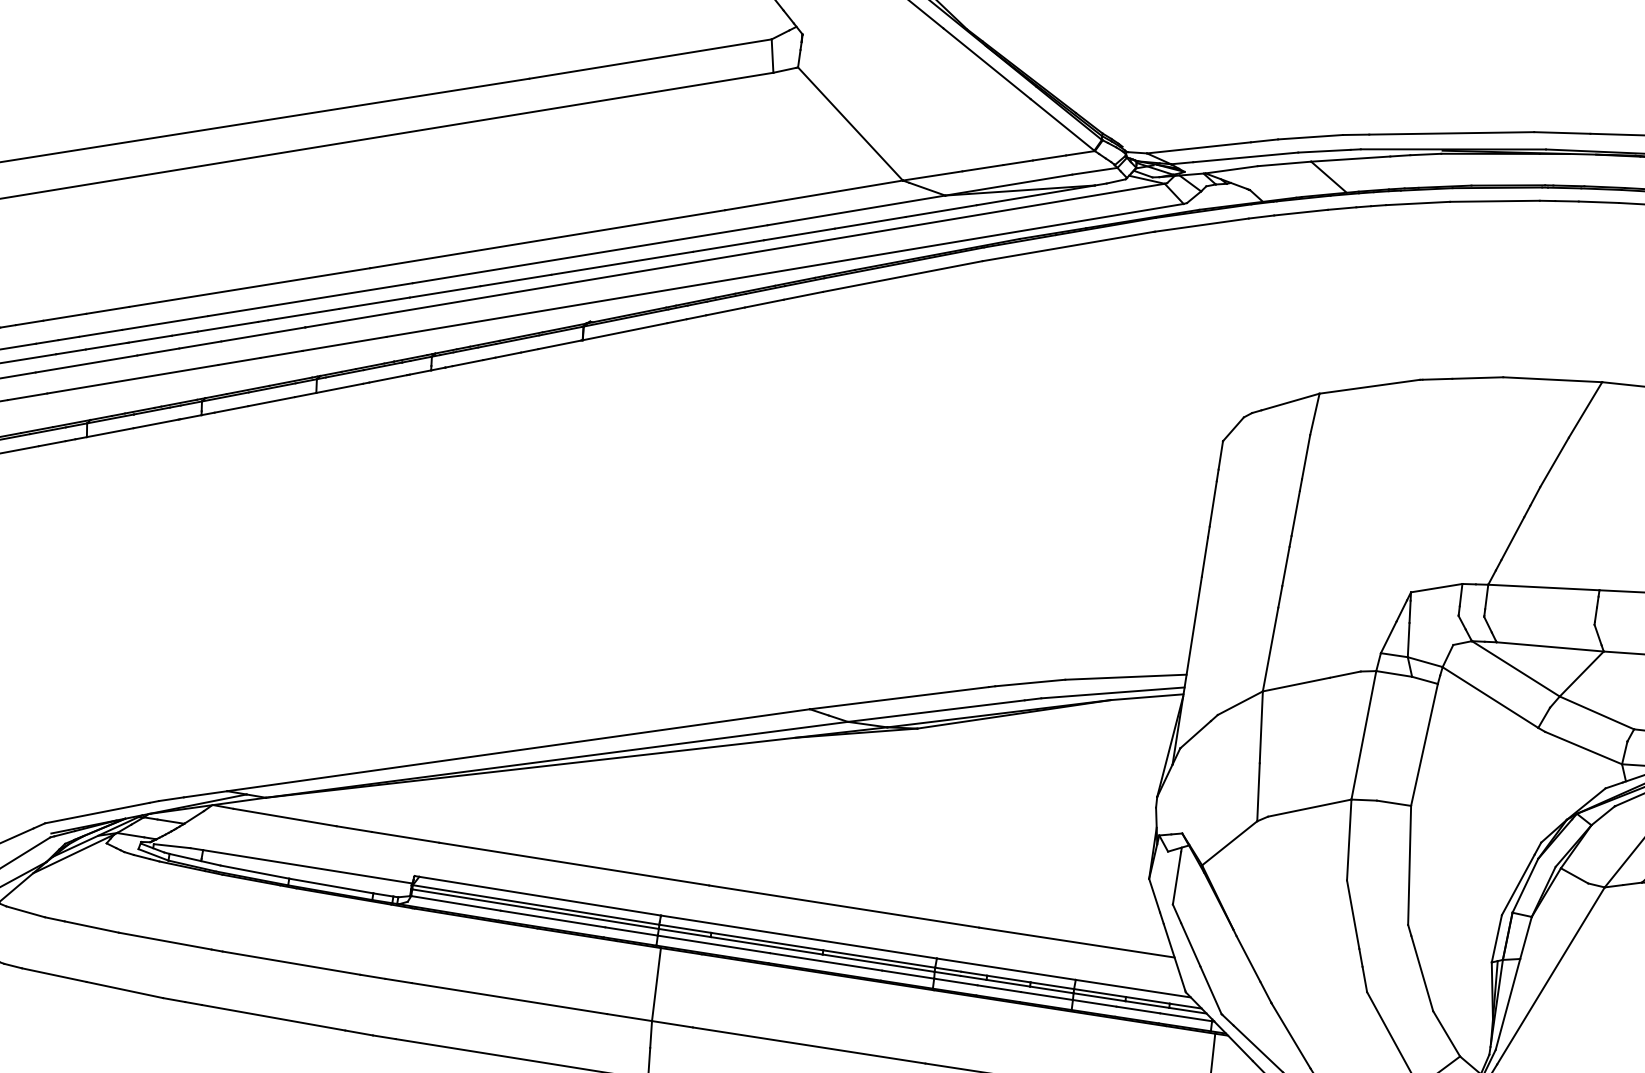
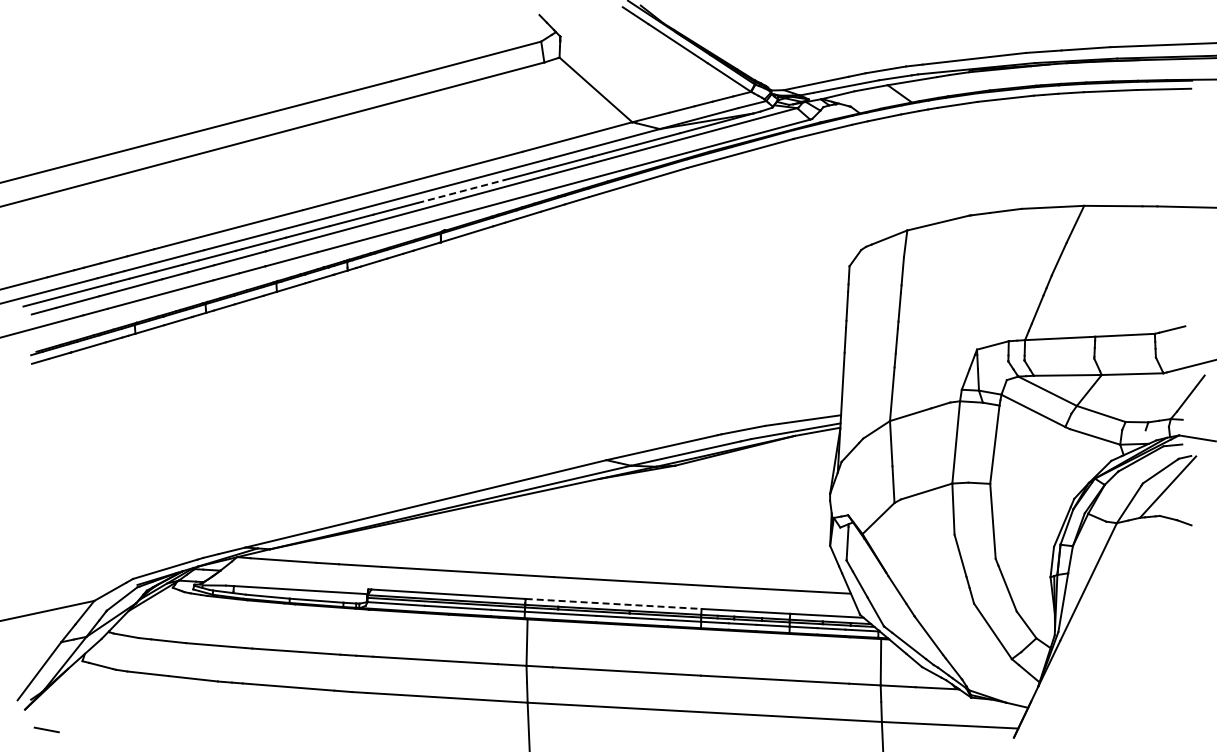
line: (622, 263) -> (461, 191), solid -> dashed
line: (800, 937) -> (614, 604), solid -> dashed

